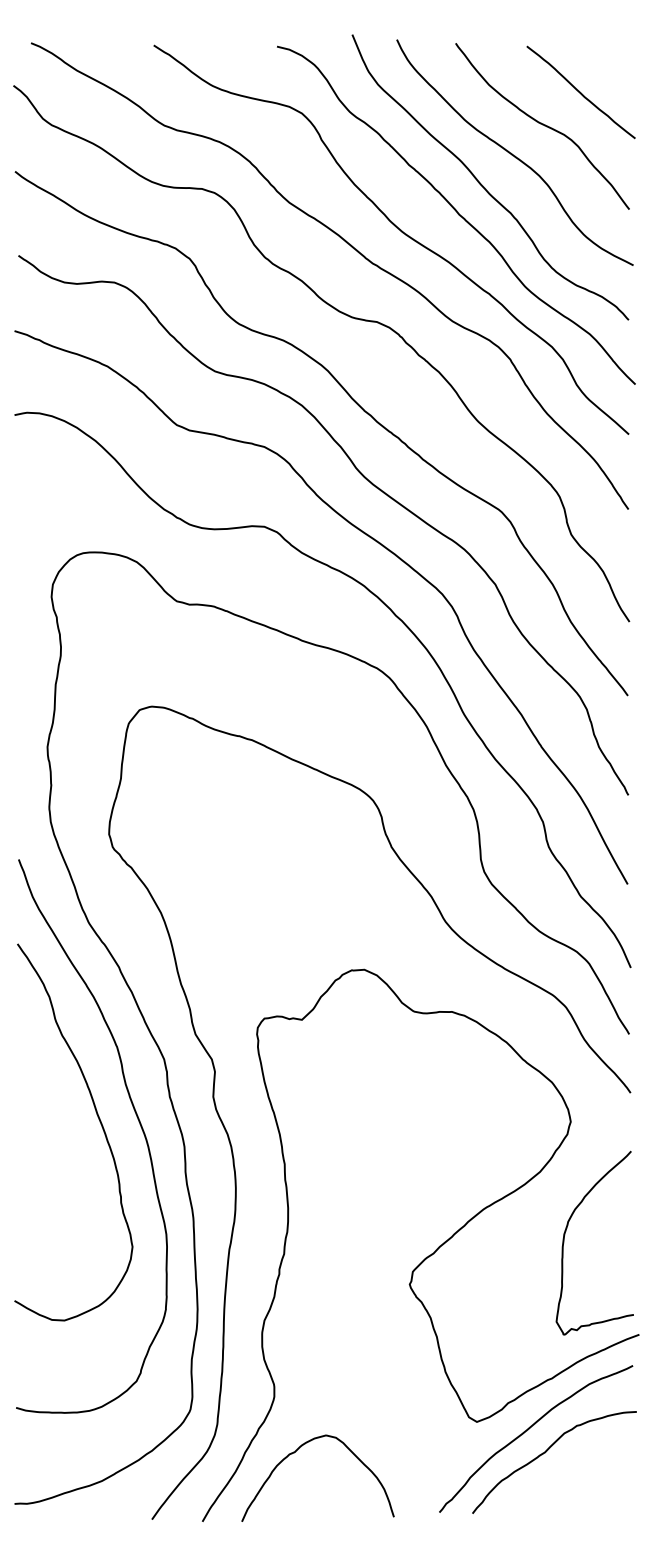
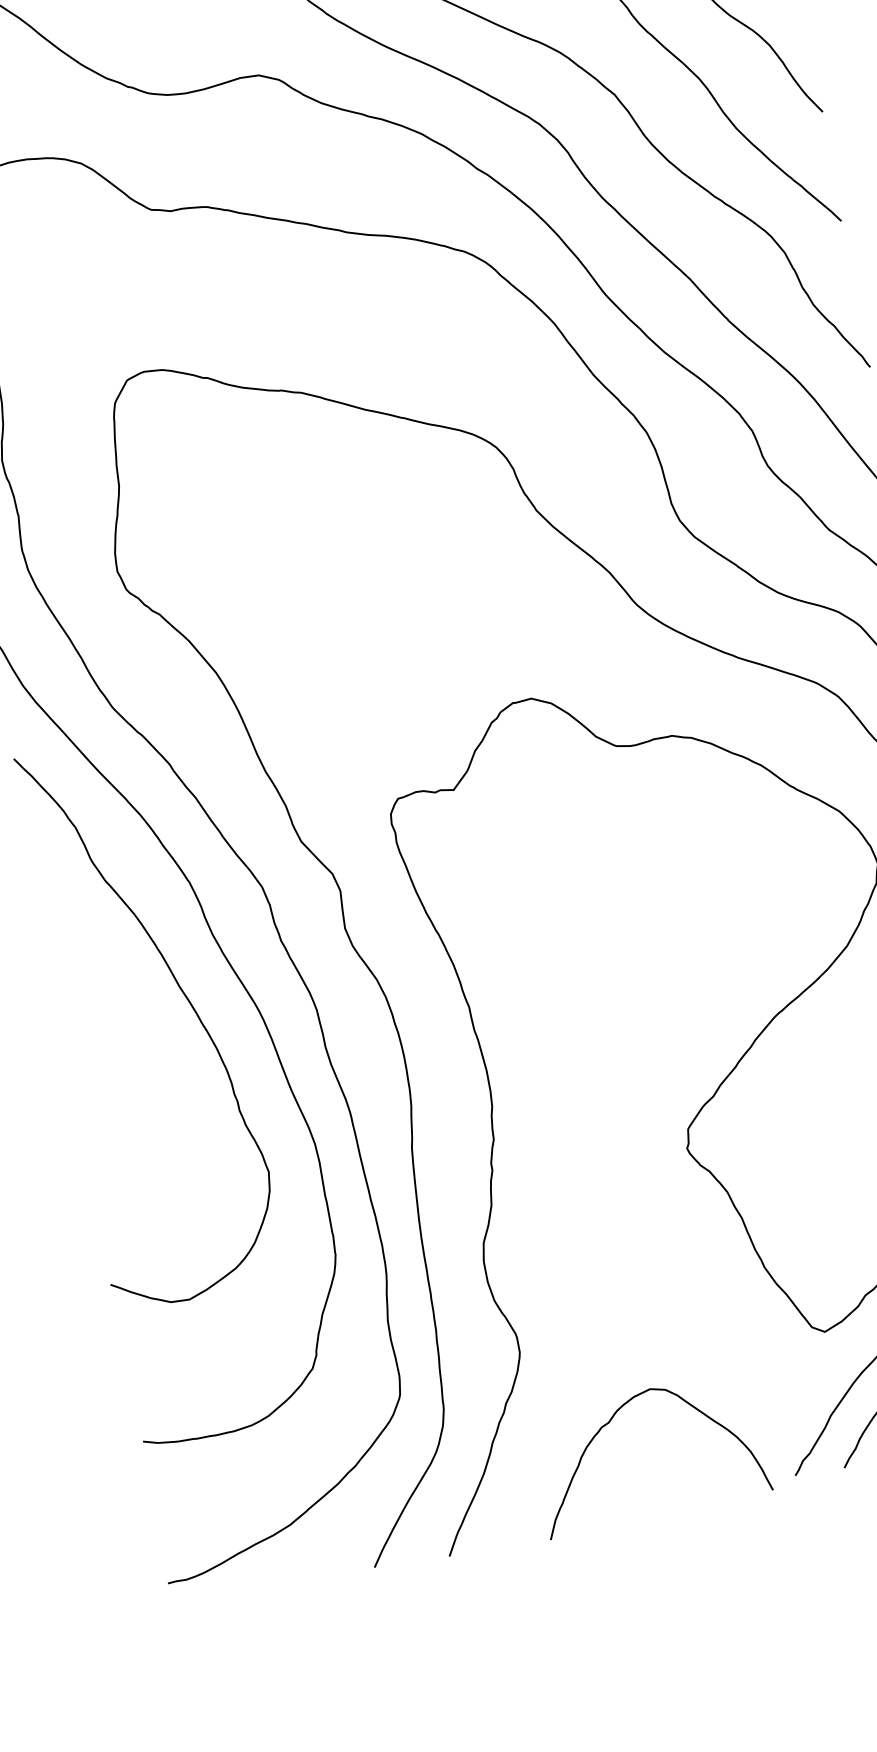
curve: (294, 1453) -> (608, 1424), moved

